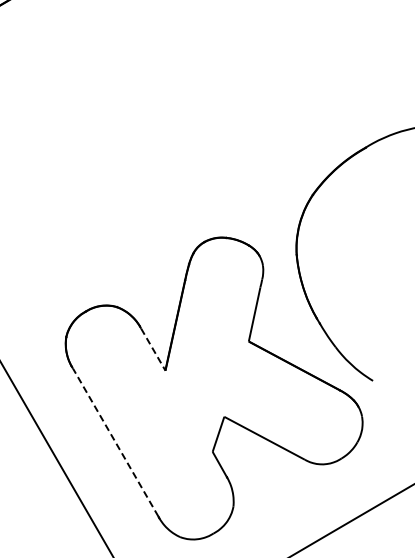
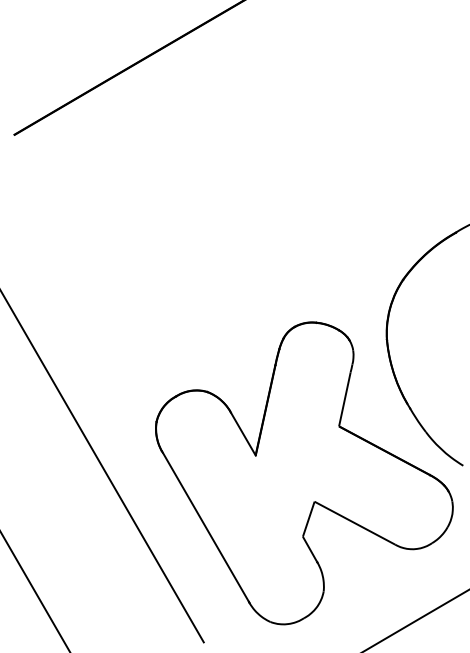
line: (153, 350) -> (243, 435), dashed -> solid
line: (115, 442) -> (205, 527), dashed -> solid

